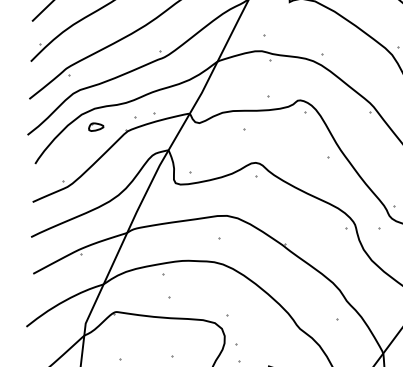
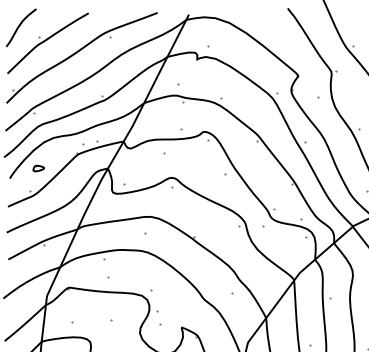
part: (95, 127) -> (38, 168), moved

